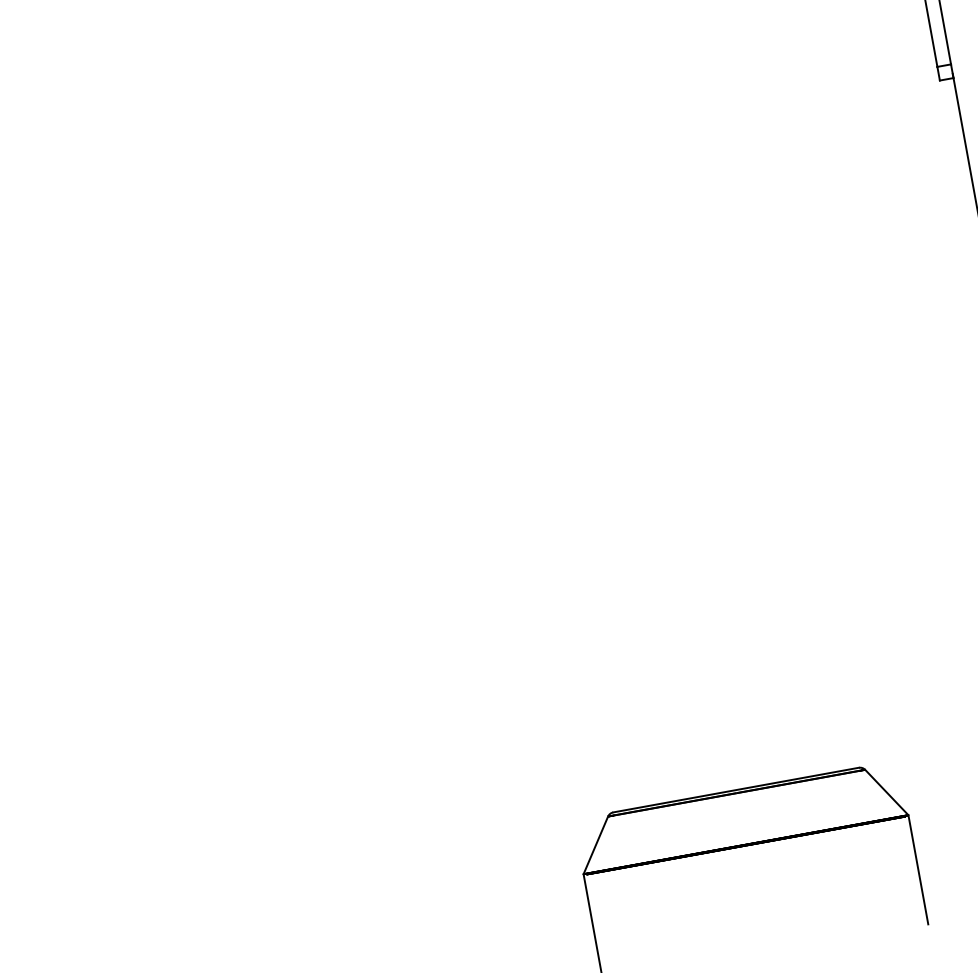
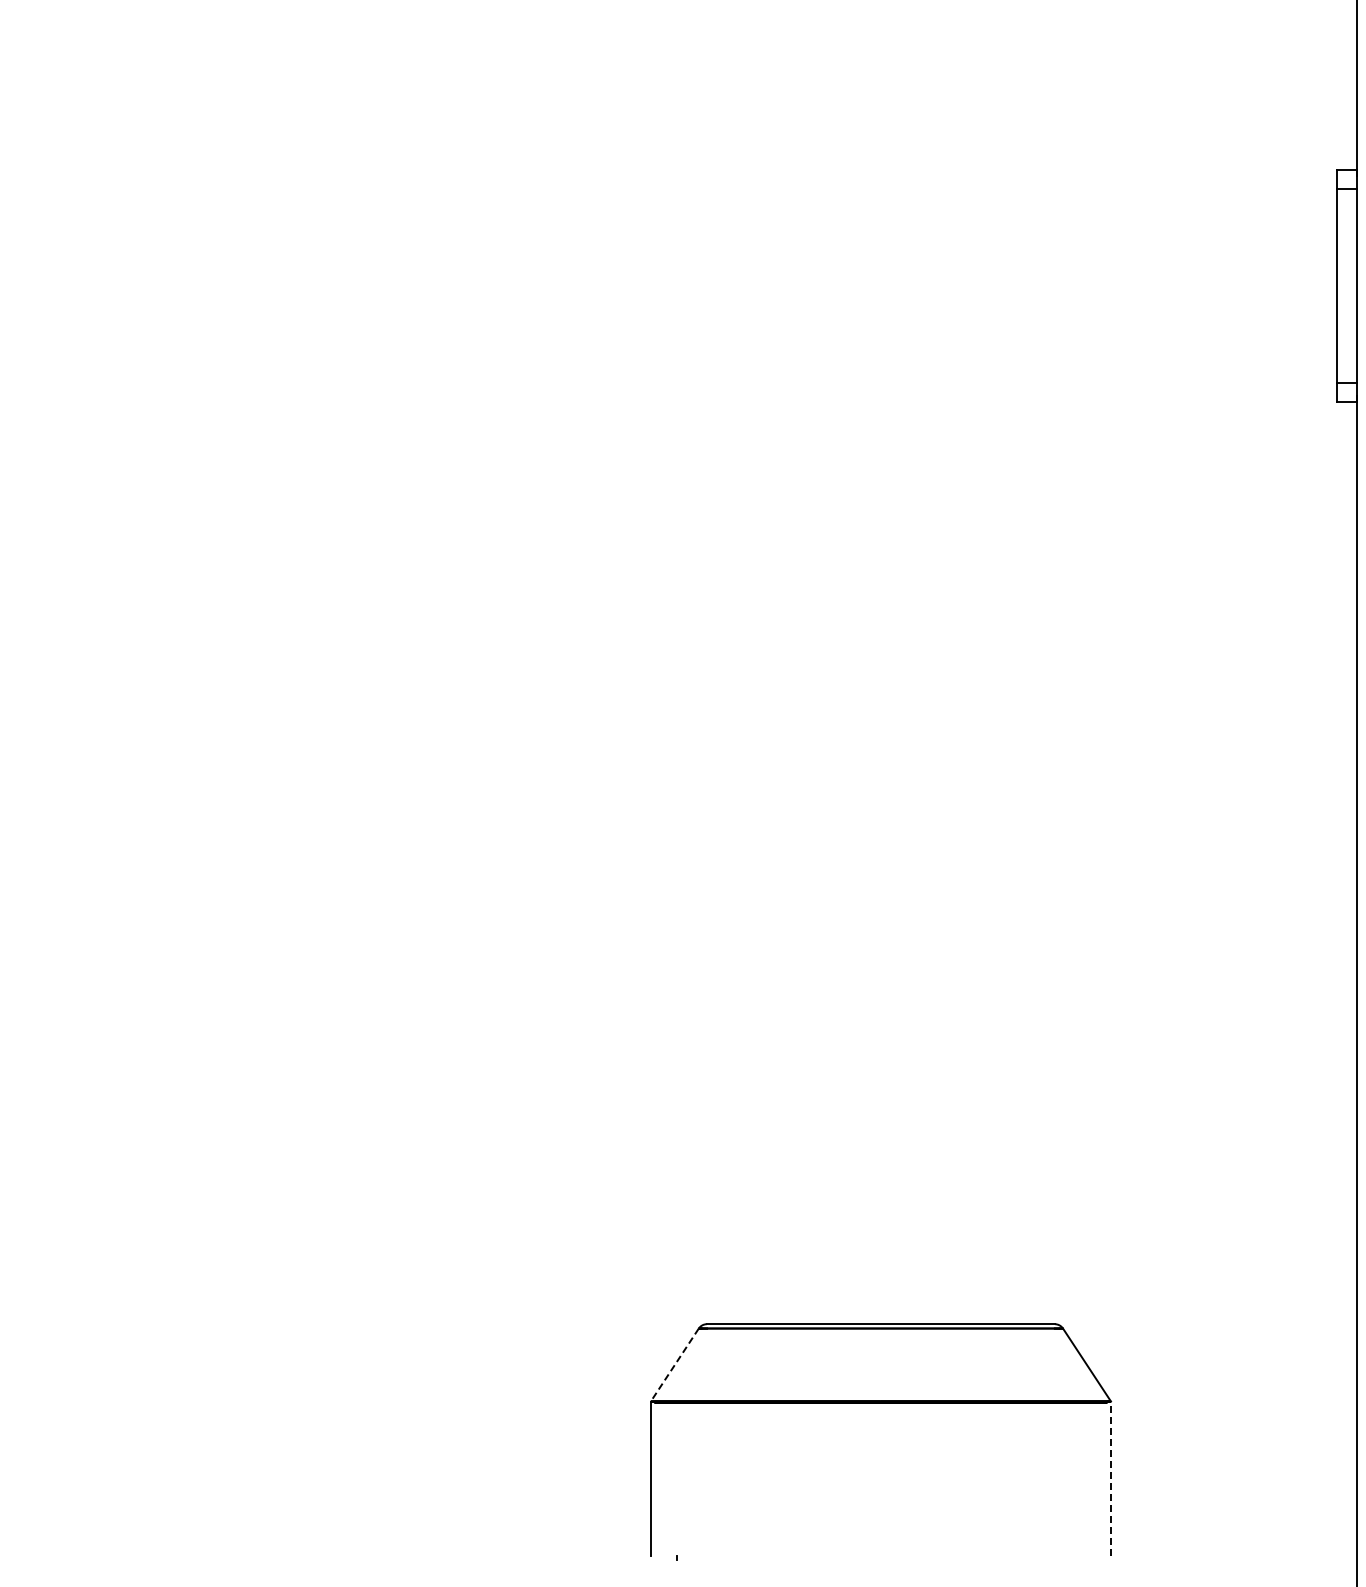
line: (595, 845) -> (674, 1365), solid -> dashed
line: (918, 869) -> (1111, 1478), solid -> dashed

